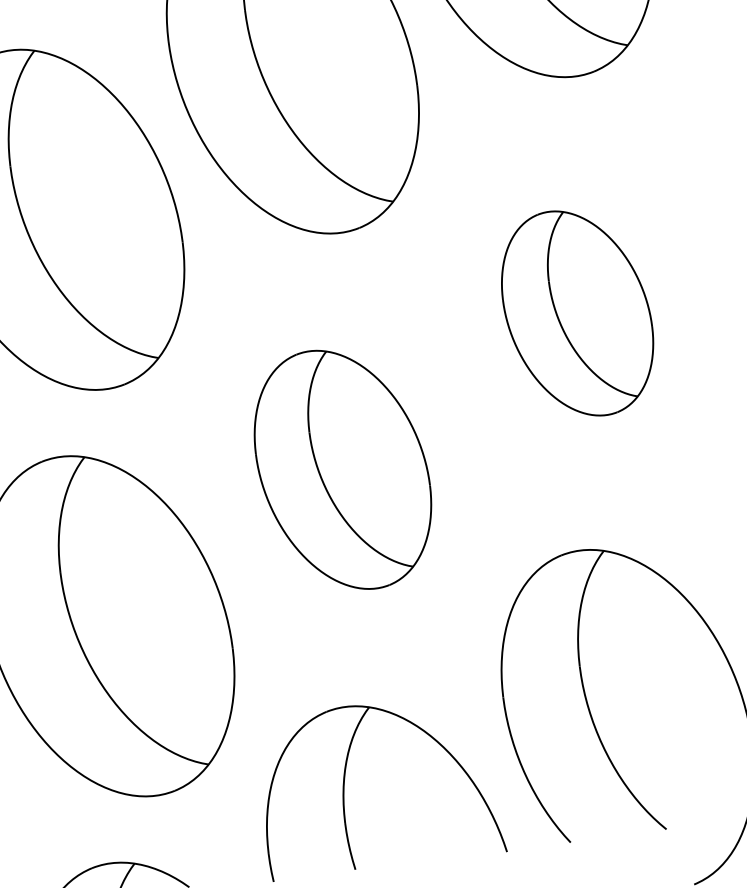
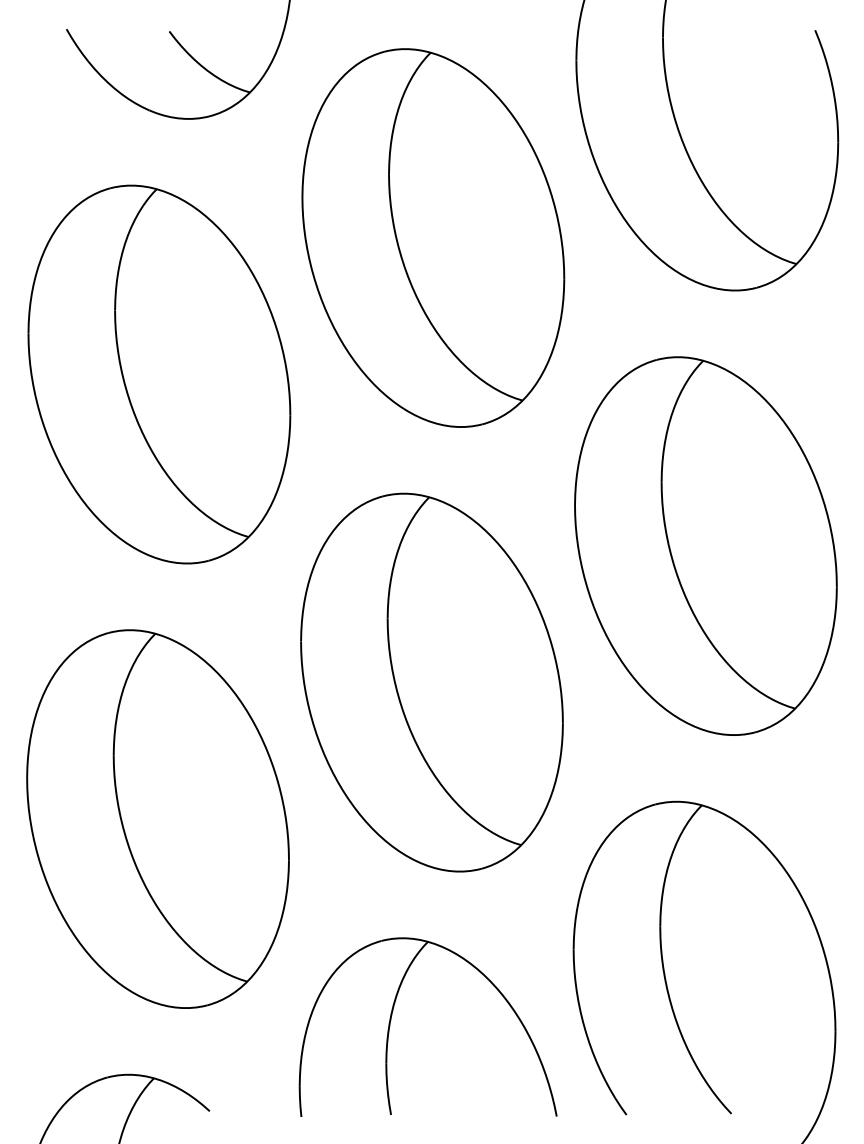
part: (577, 313) -> (705, 545), size x1.67
part: (342, 469) -> (431, 682), size x1.43

